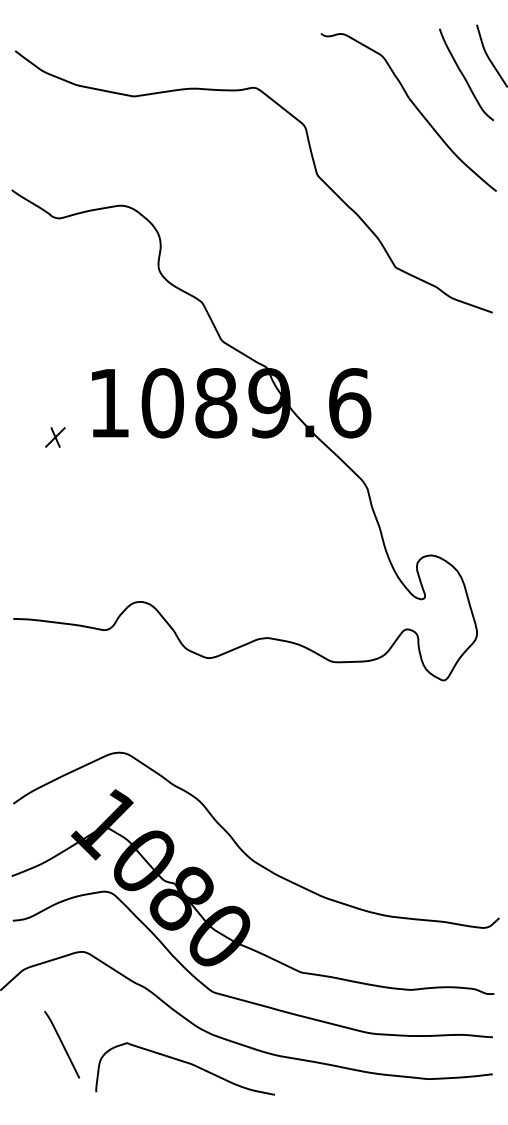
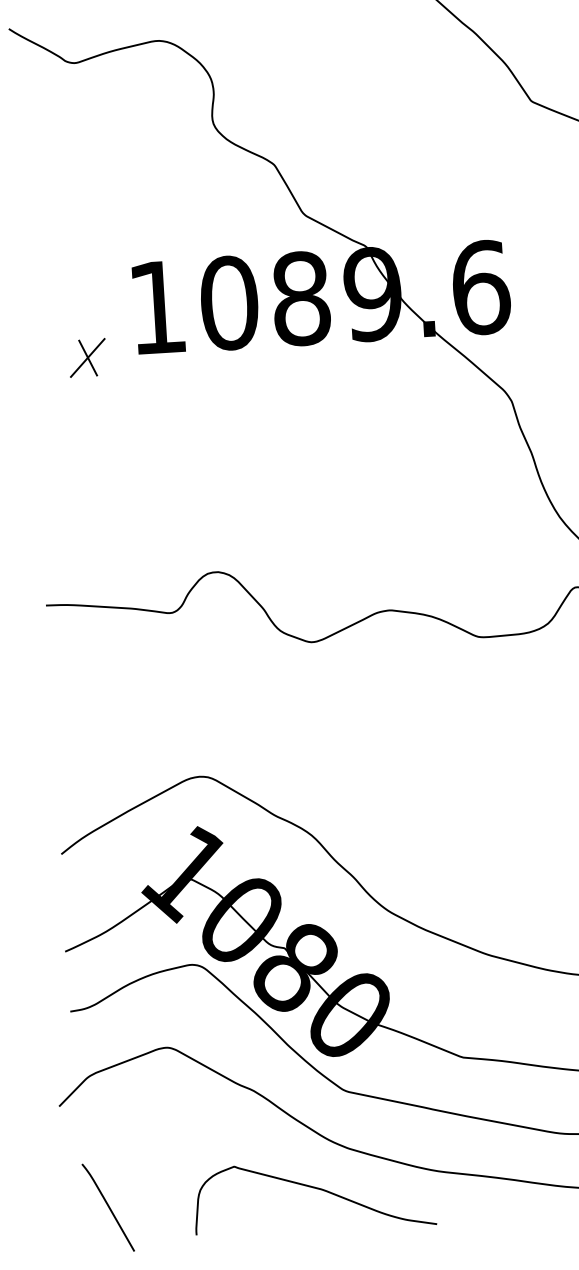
part: (55, 437) -> (87, 358), size x1.43
line: (62, 1044) -> (108, 1207), moved

